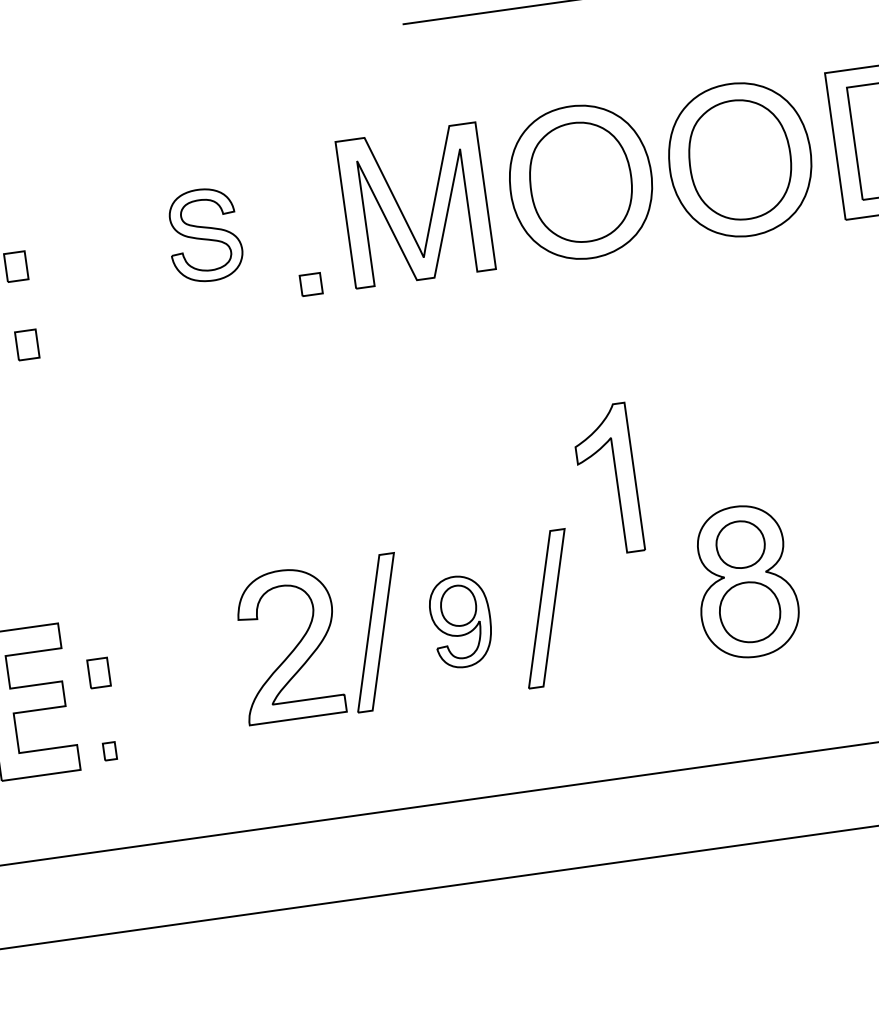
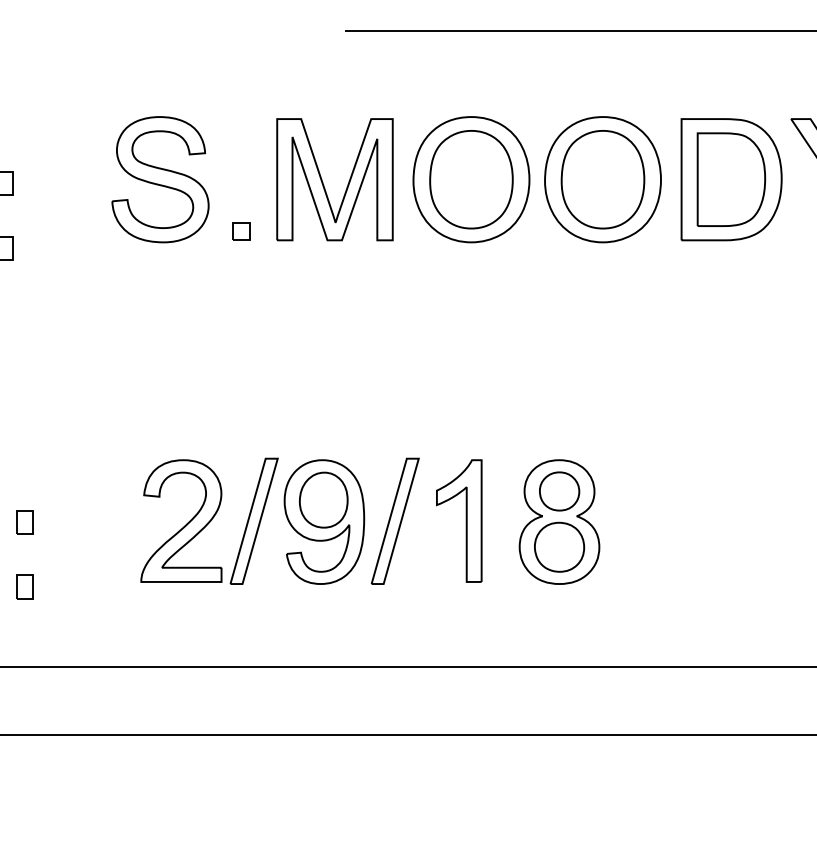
part: (204, 234) -> (160, 179), size x1.67
part: (607, 479) -> (459, 520), moved
part: (461, 621) -> (324, 521), size x1.67
part: (109, 750) -> (24, 586), size x1.67

